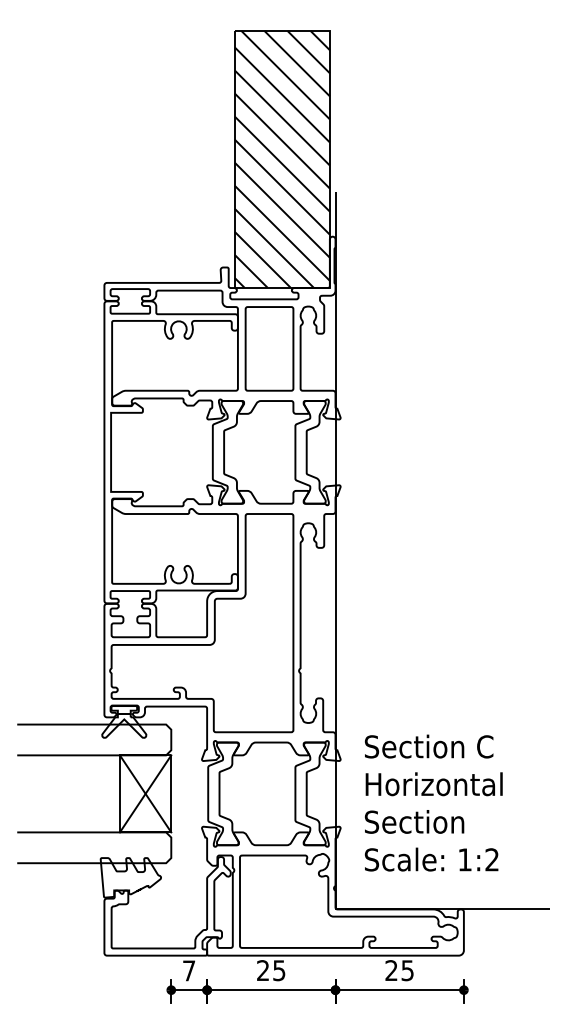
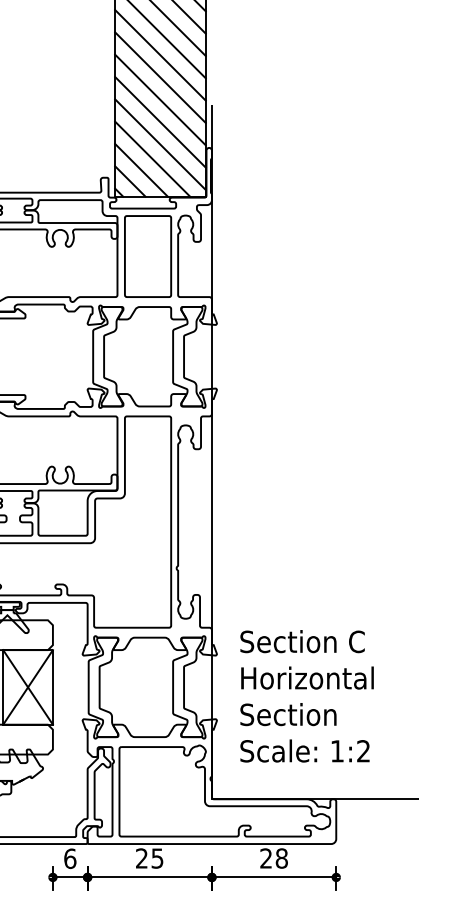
text: (189, 970) -> (70, 858), 7 -> 6
text: (407, 970) -> (281, 858), 25 -> 28

